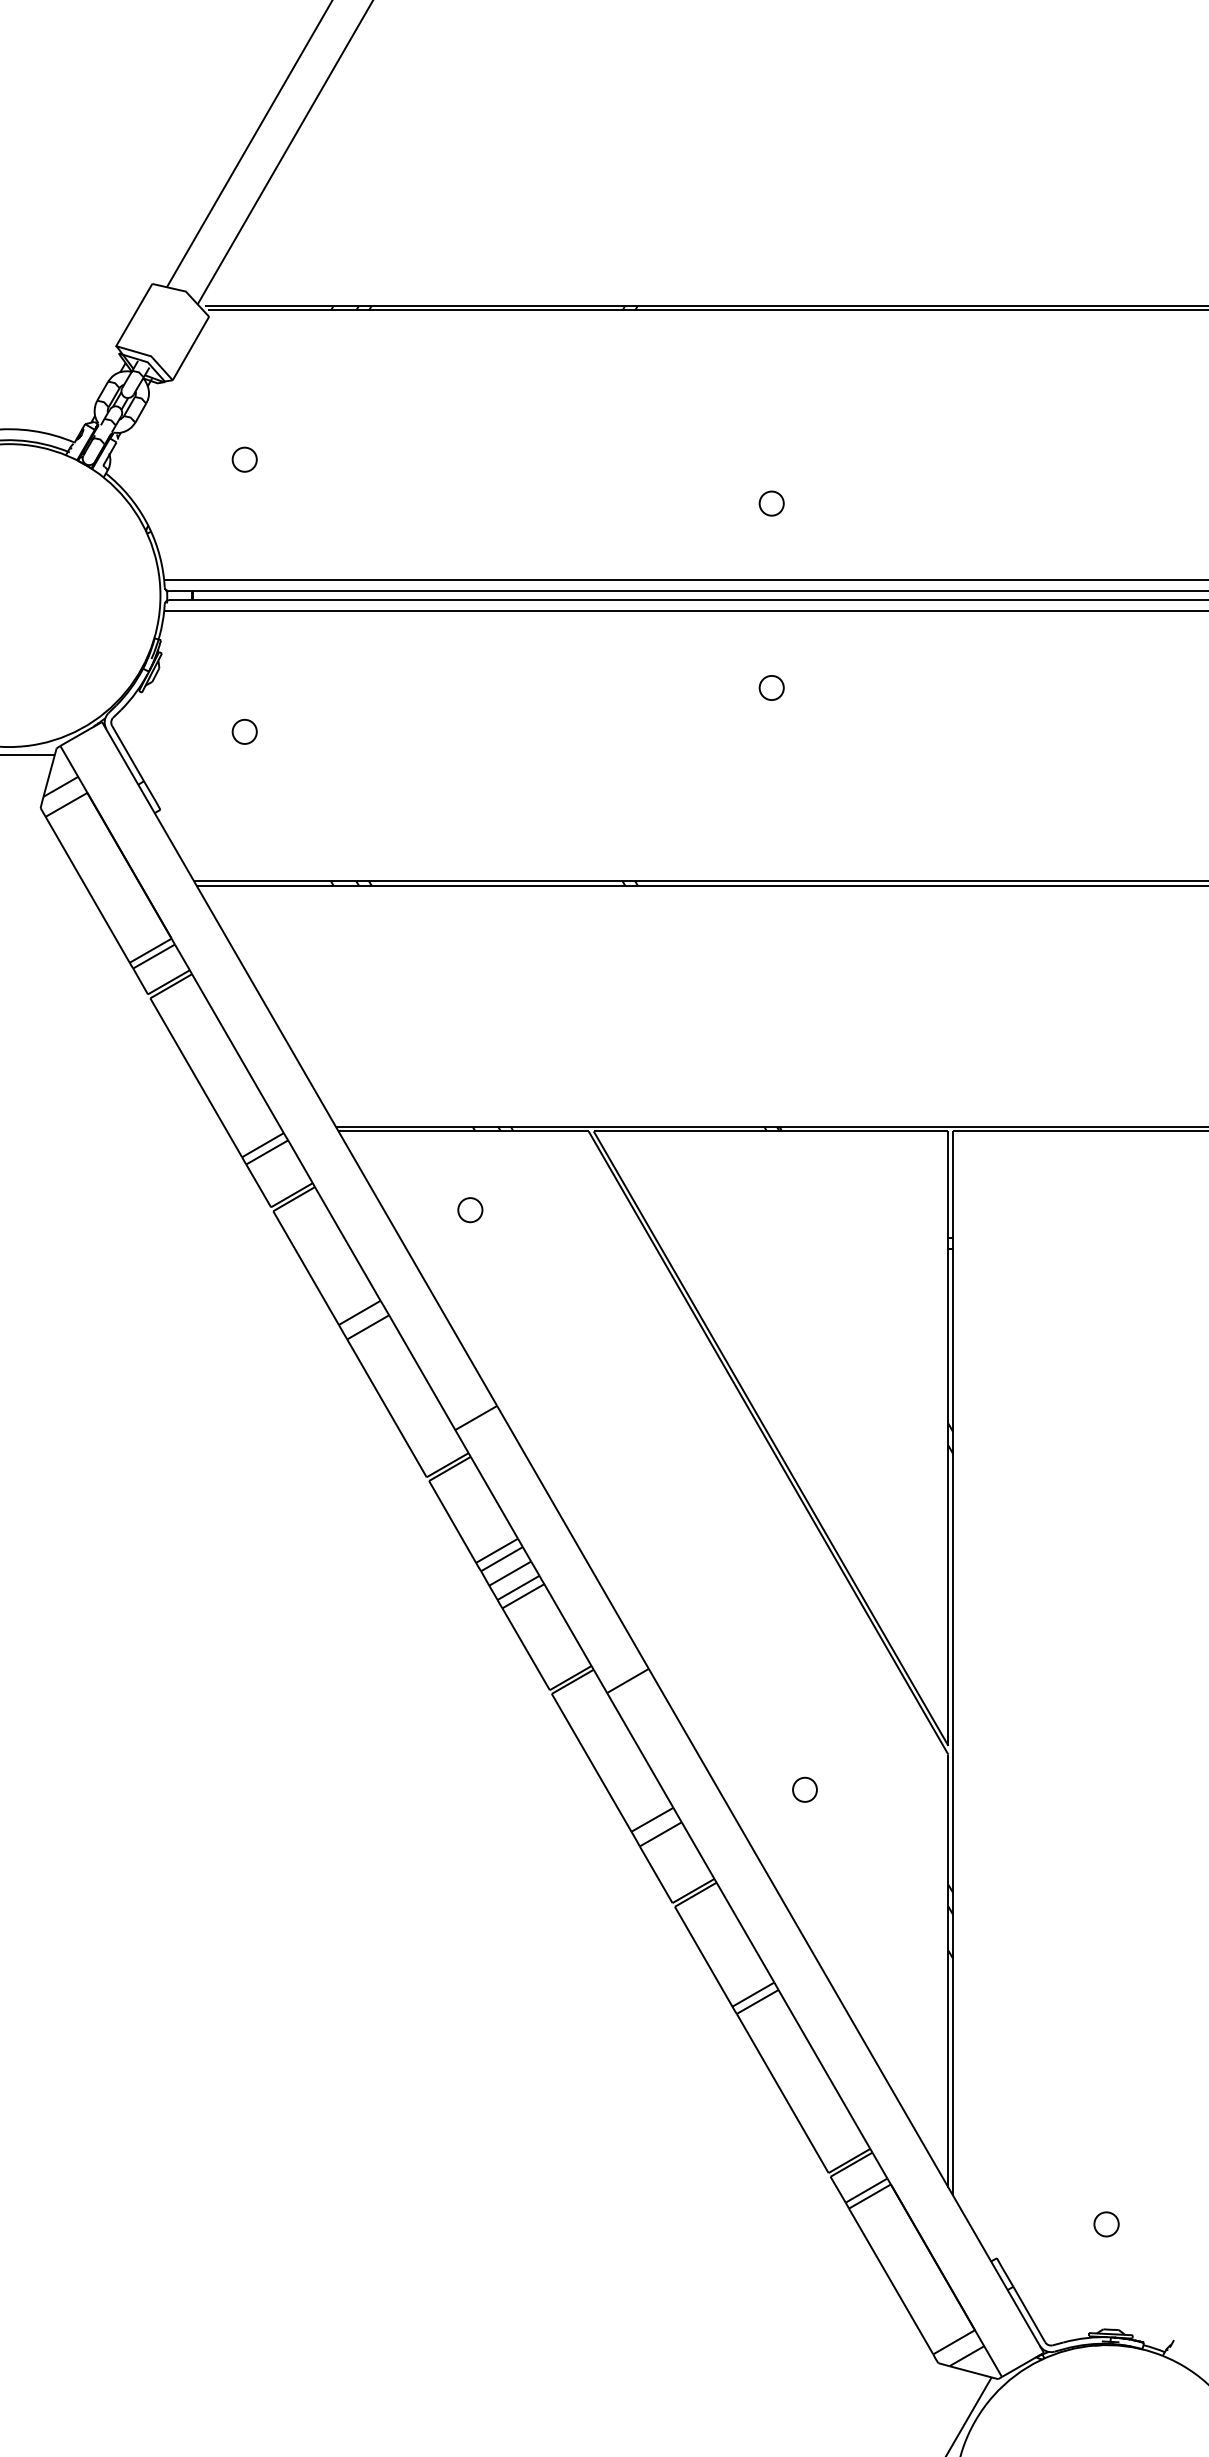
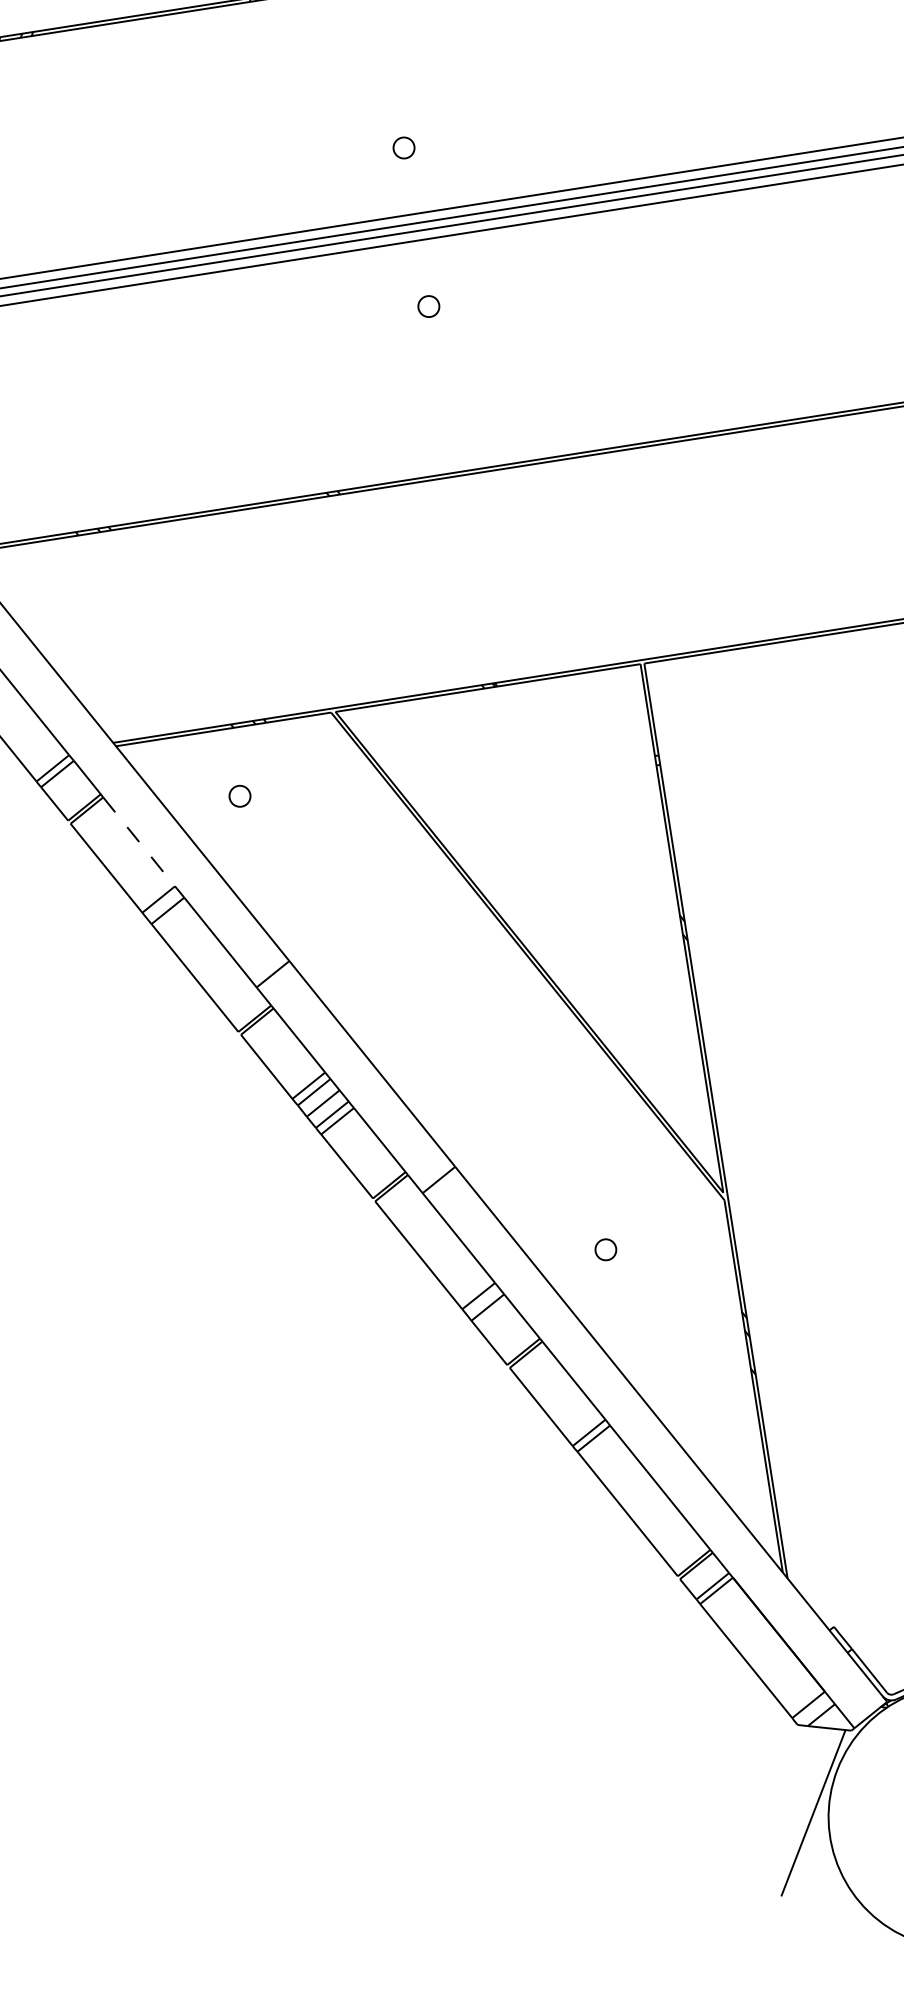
line: (347, 1243) -> (138, 841), solid -> dashed

